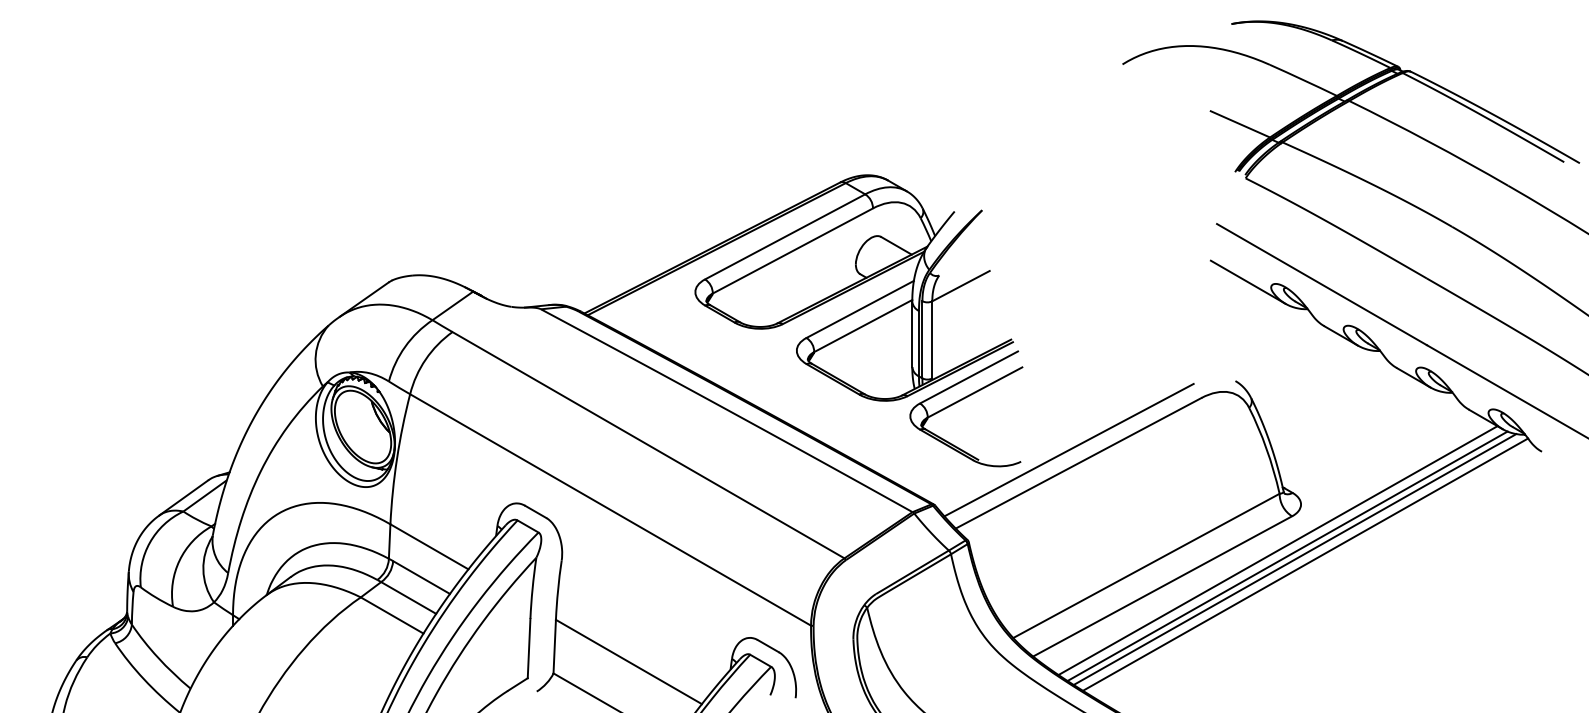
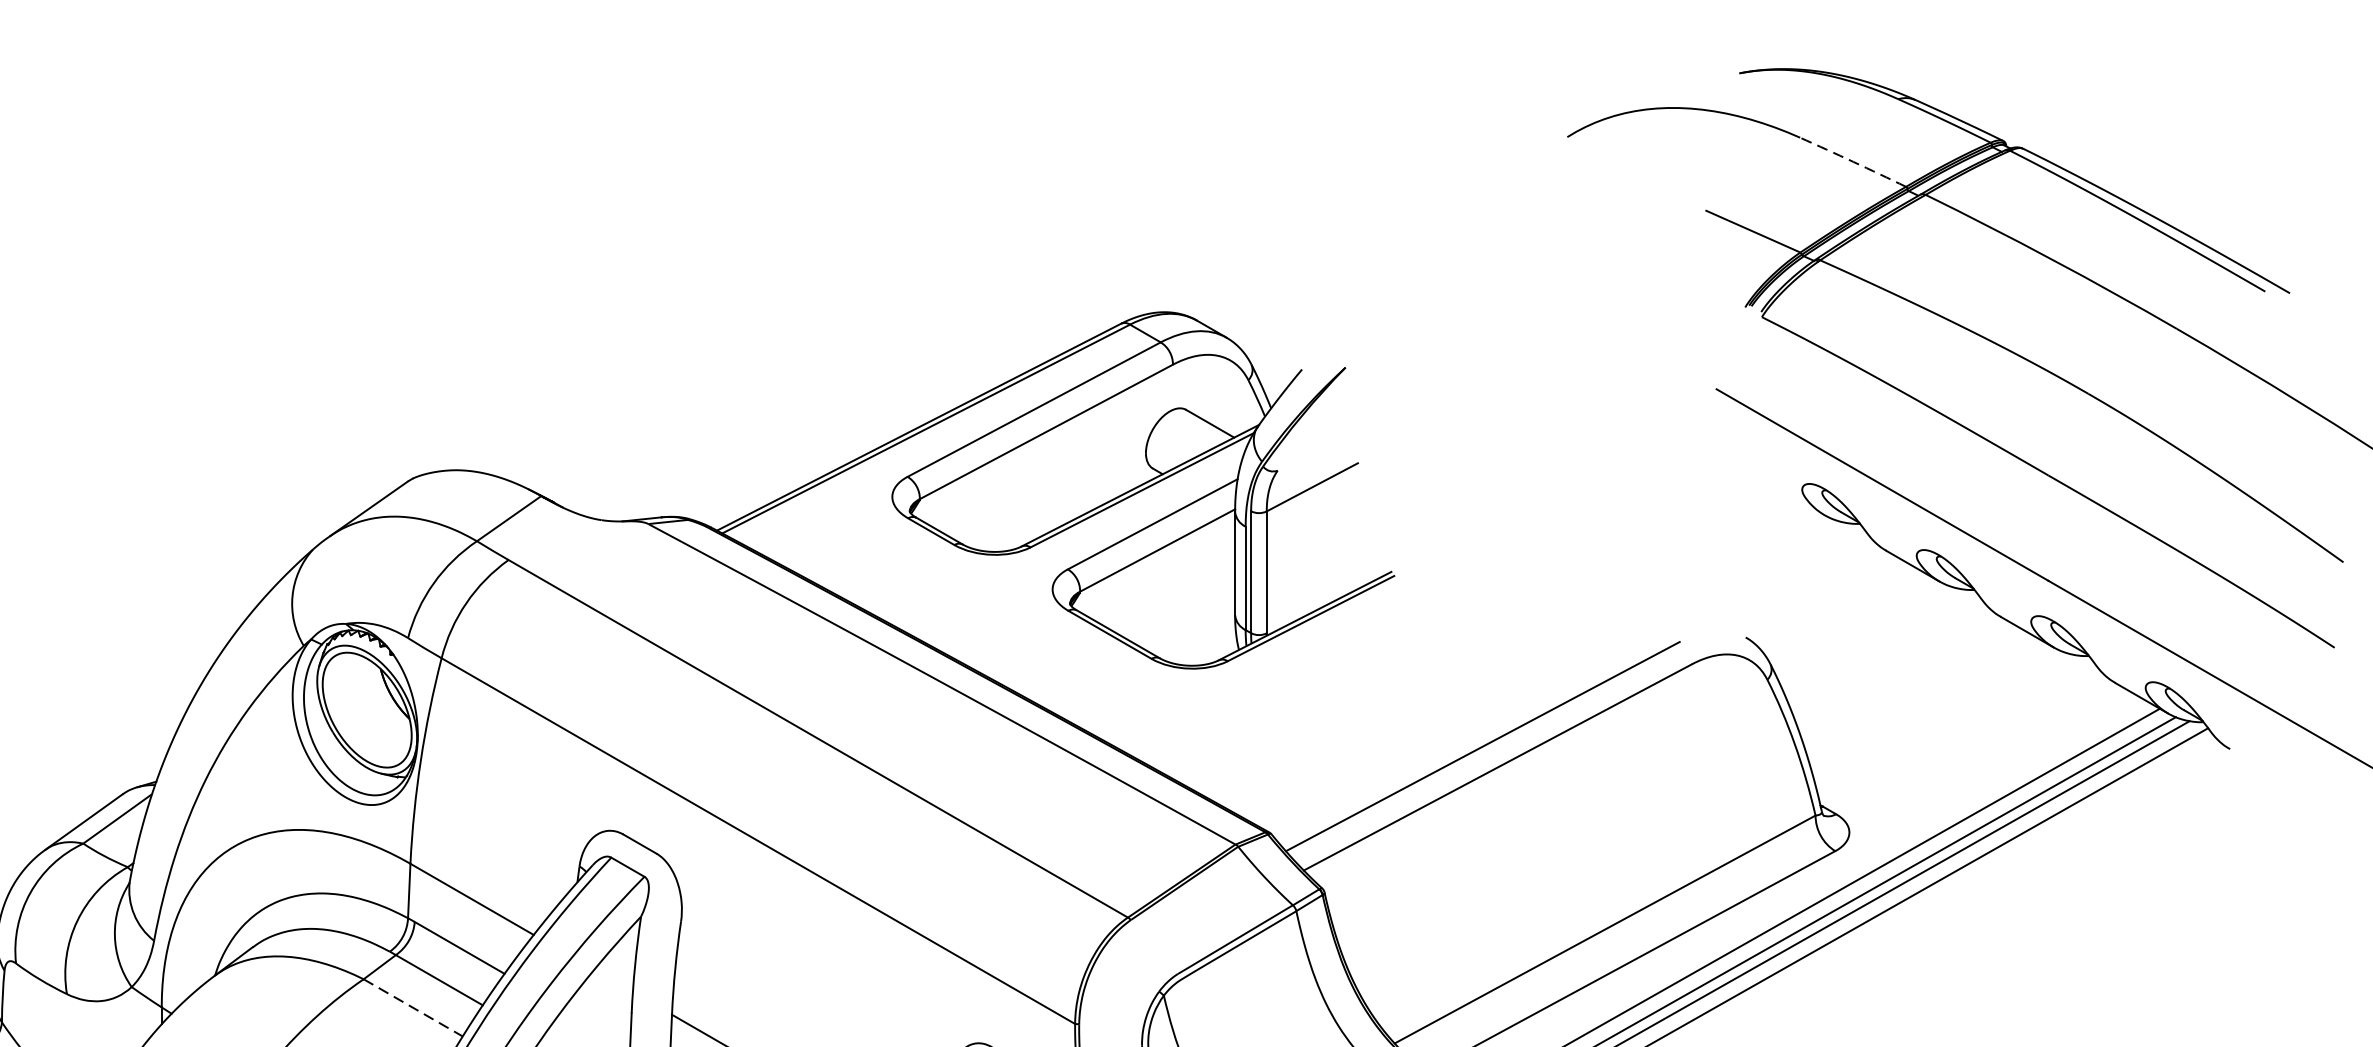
arc: (1303, 80) -> (1853, 162), solid -> dashed
line: (1247, 281) -> (1764, 480), removed
part: (962, 400) -> (1314, 668), removed
line: (392, 615) -> (413, 1007), solid -> dashed

